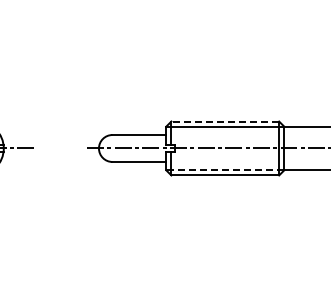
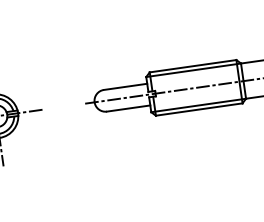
line: (225, 121) -> (193, 66), dashed -> solid
line: (225, 170) -> (198, 105), dashed -> solid

